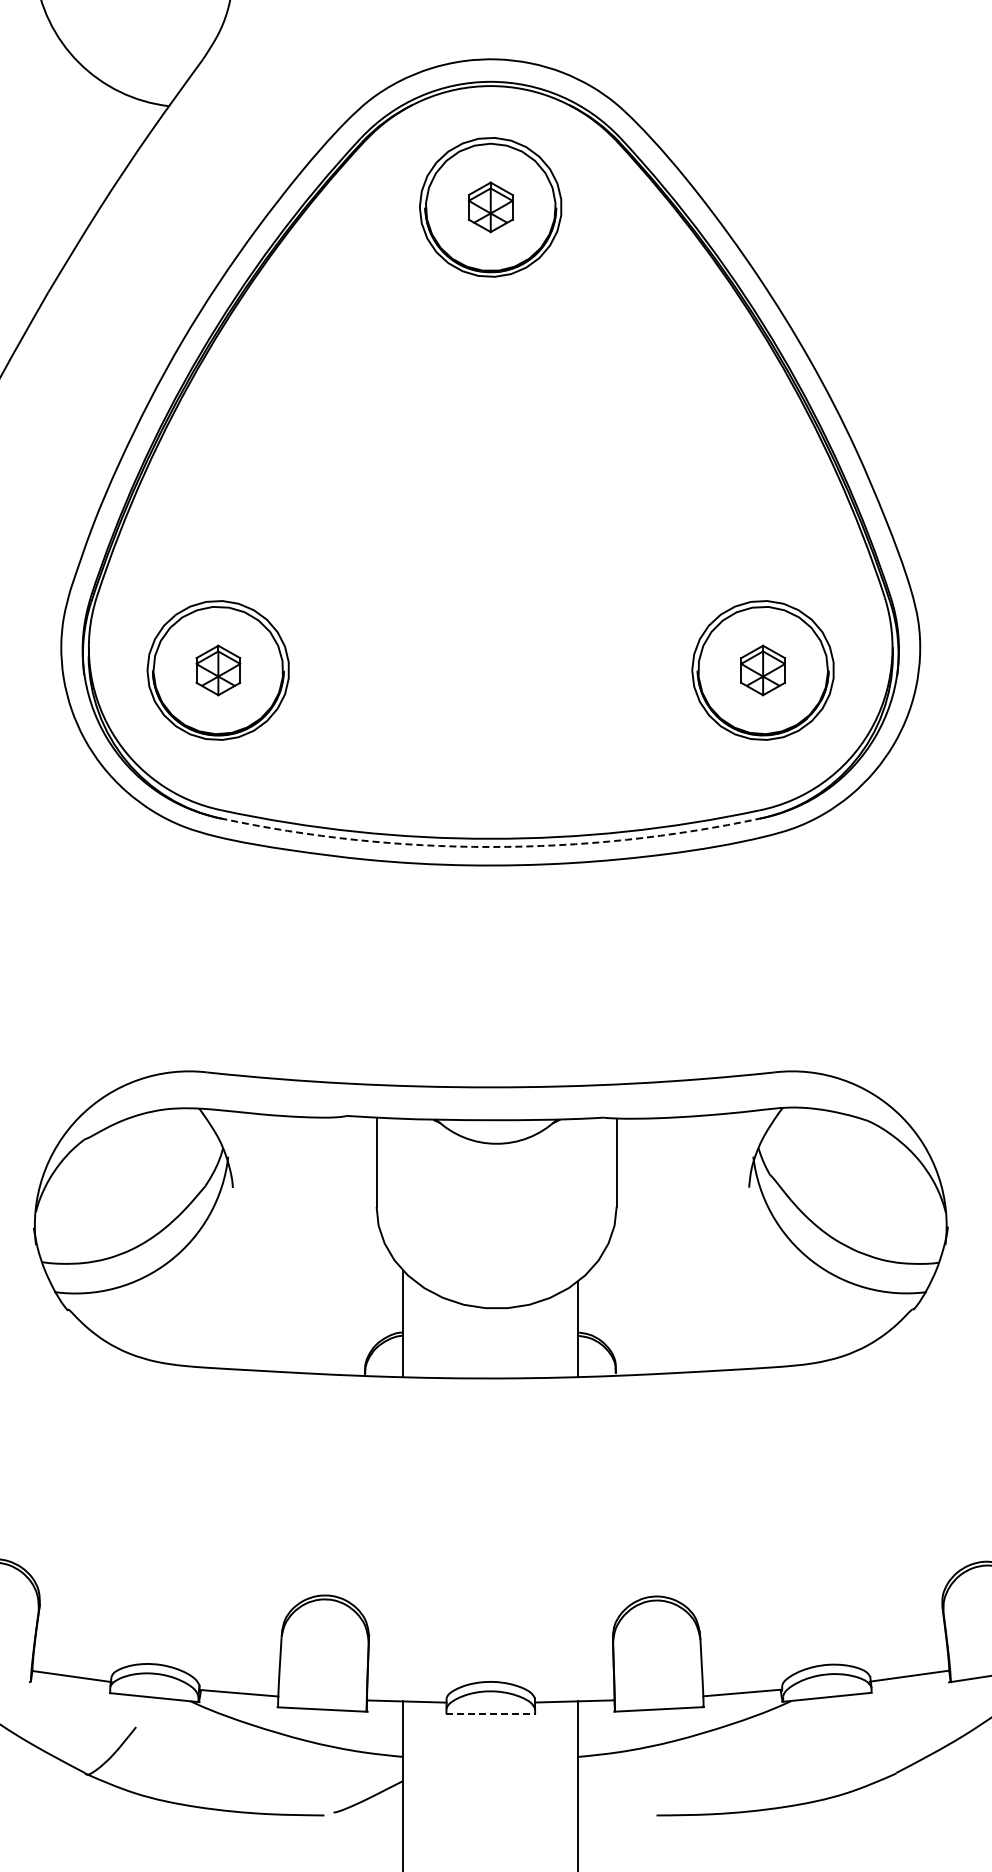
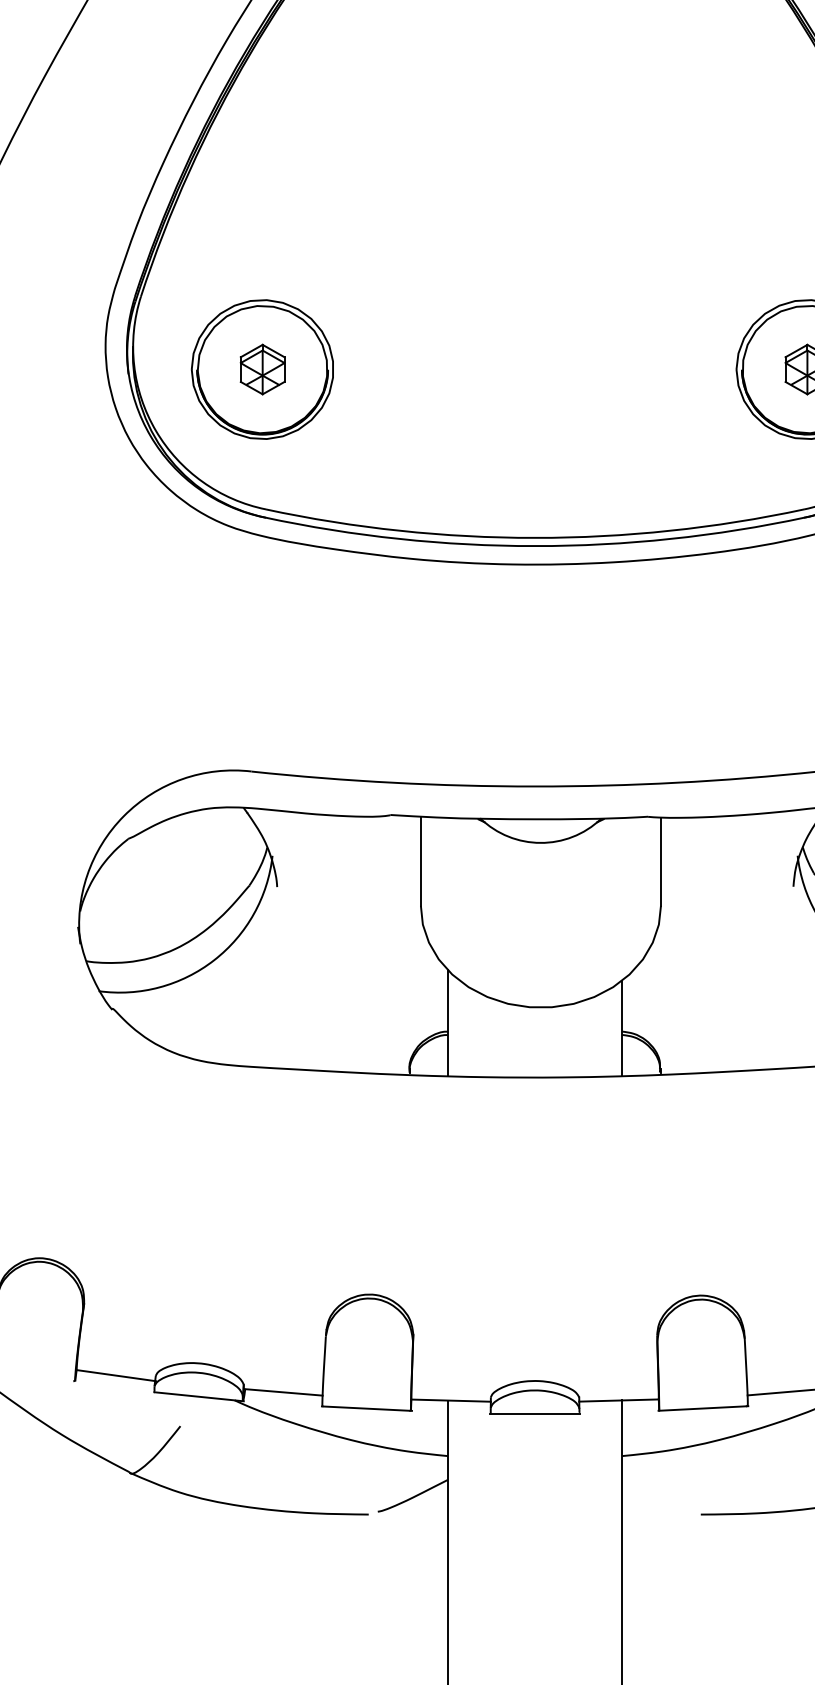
arc: (490, 847) -> (534, 546), dashed -> solid
line: (490, 1714) -> (534, 1413), dashed -> solid

